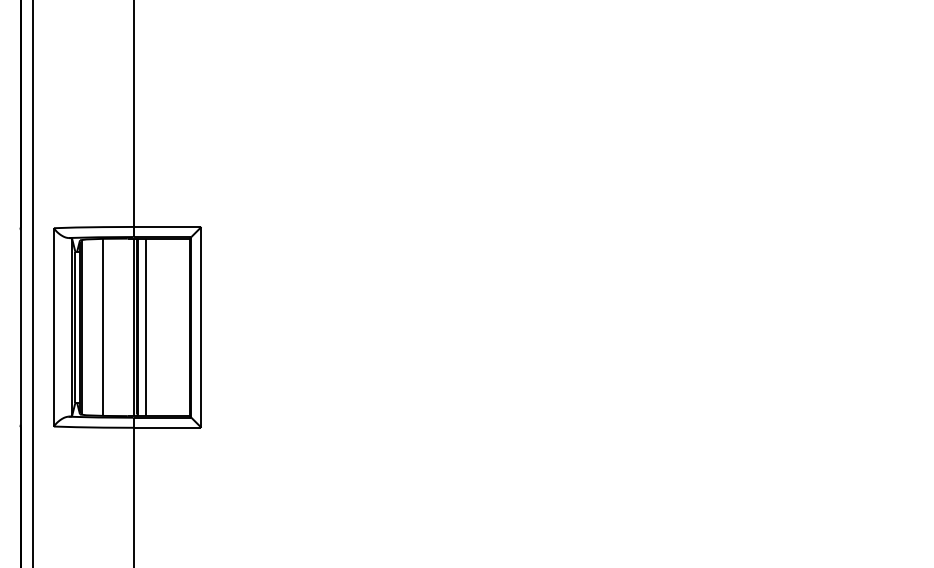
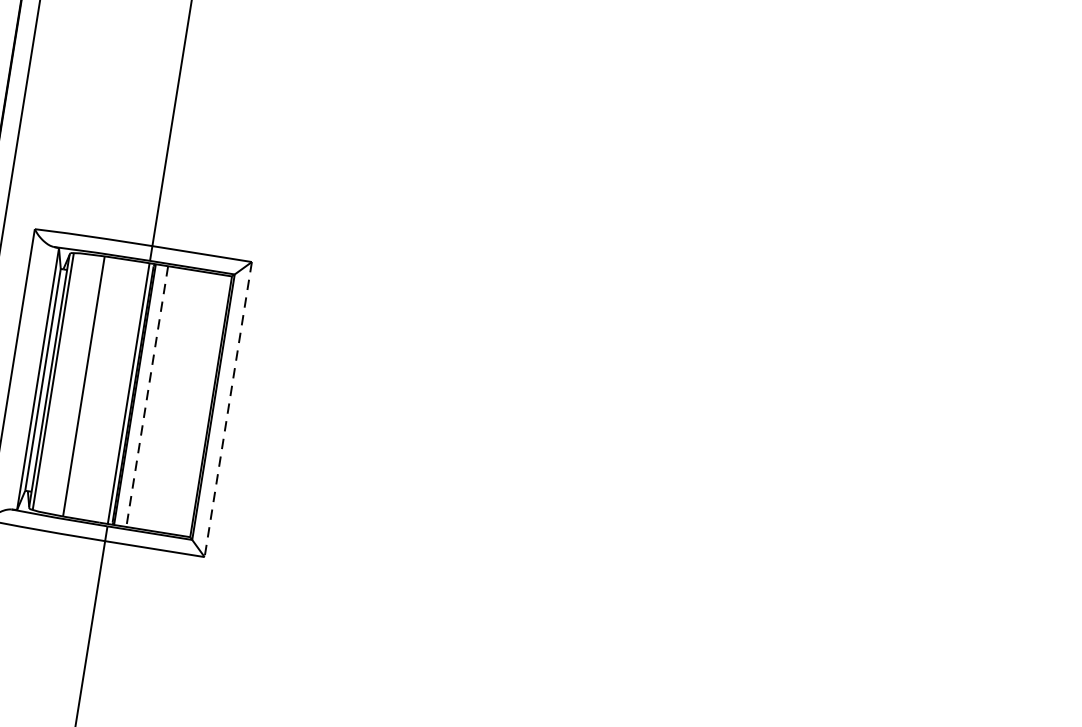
line: (146, 327) -> (147, 396), solid -> dashed
line: (201, 327) -> (228, 409), solid -> dashed

